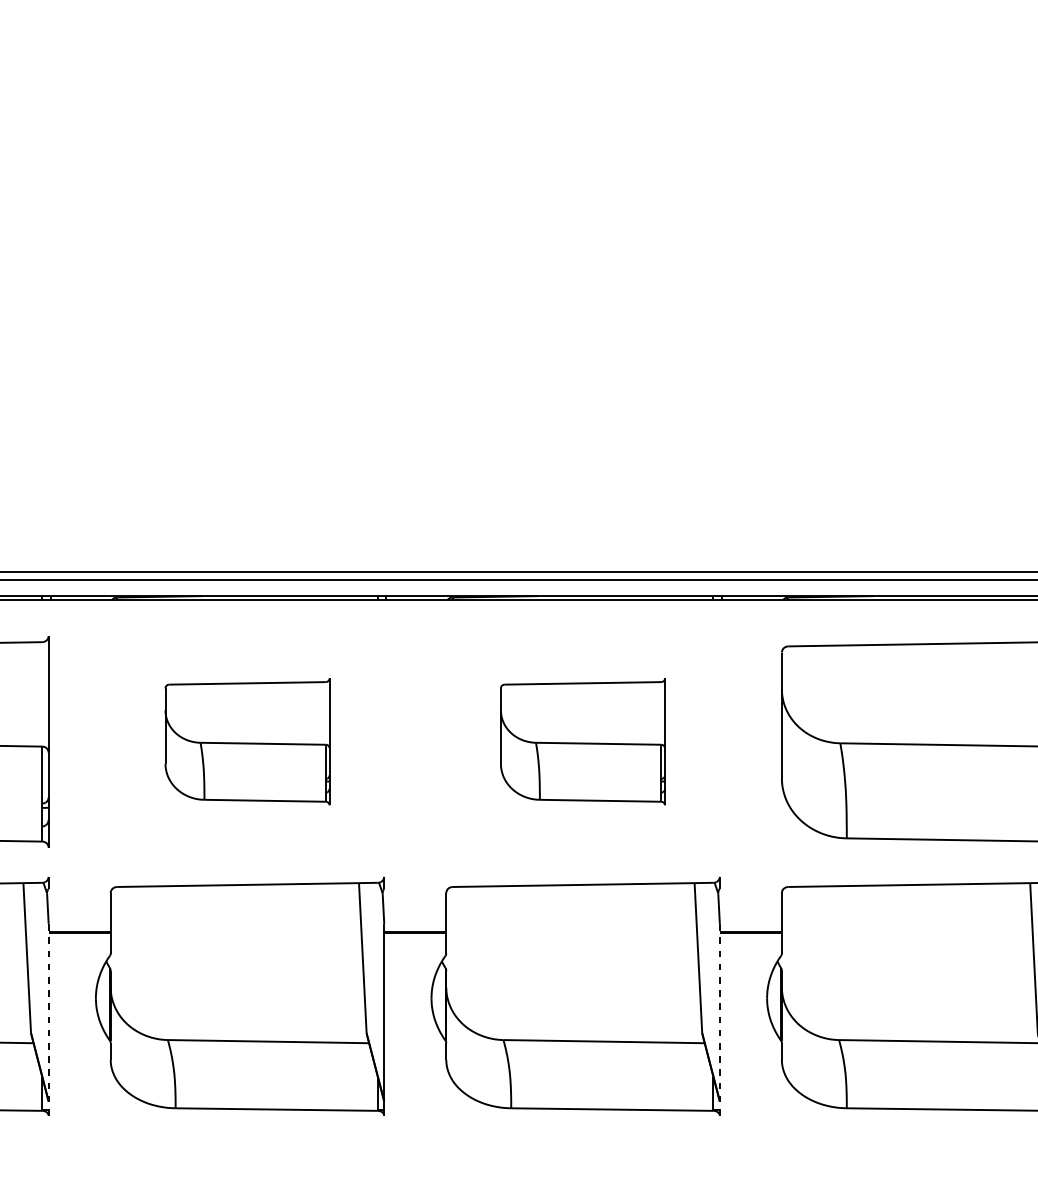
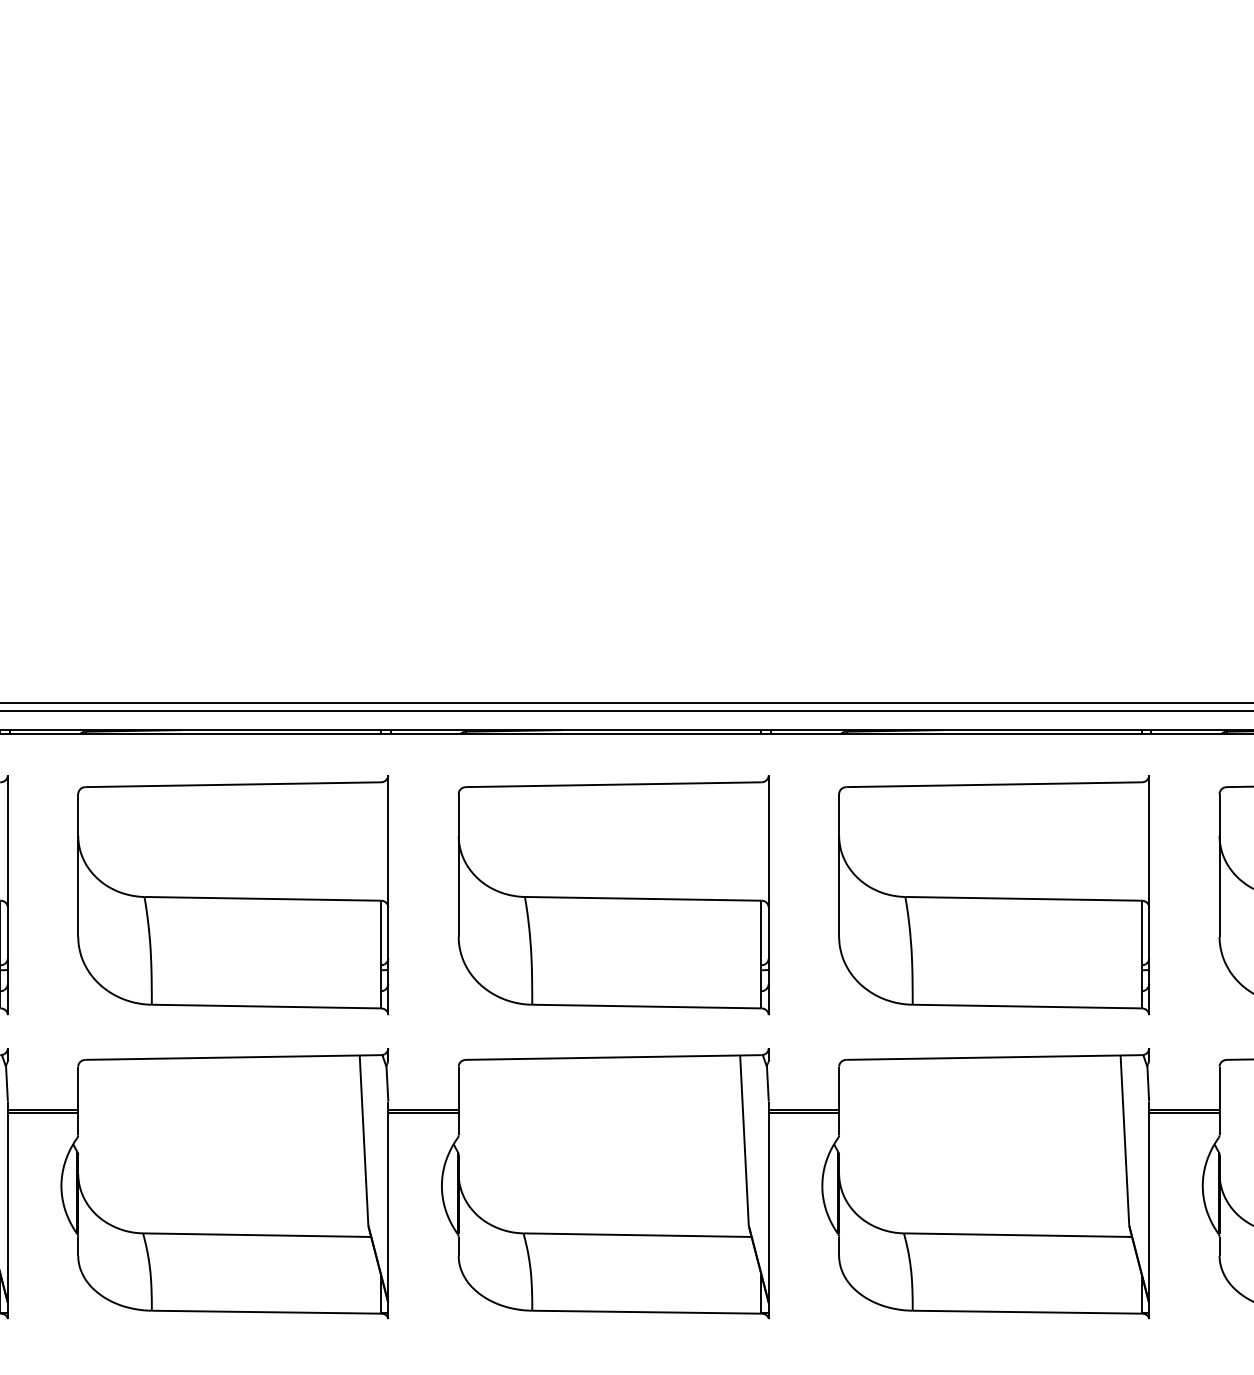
part: (247, 742) -> (233, 895), size x1.67
part: (582, 742) -> (613, 895), size x1.67
line: (48, 1019) -> (7, 1210), dashed -> solid
line: (719, 1019) -> (768, 1210), dashed -> solid

